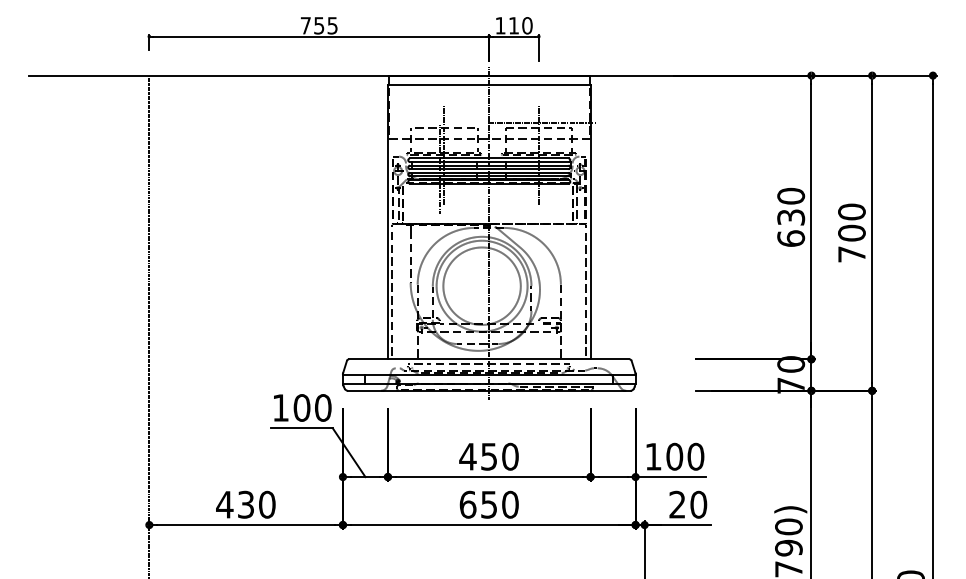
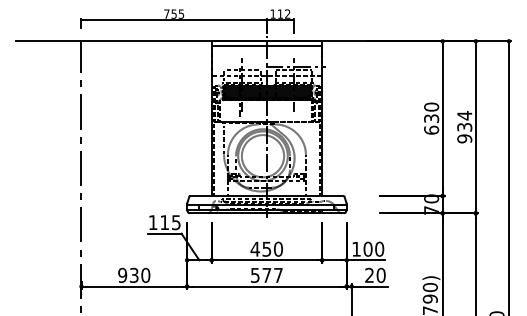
text: (526, 24) -> (287, 13), 110 -> 112
text: (851, 233) -> (464, 127), 700 -> 934
text: (312, 407) -> (170, 222), 100 -> 115
text: (224, 503) -> (122, 274), 430 -> 930
text: (488, 503) -> (266, 274), 650 -> 577

